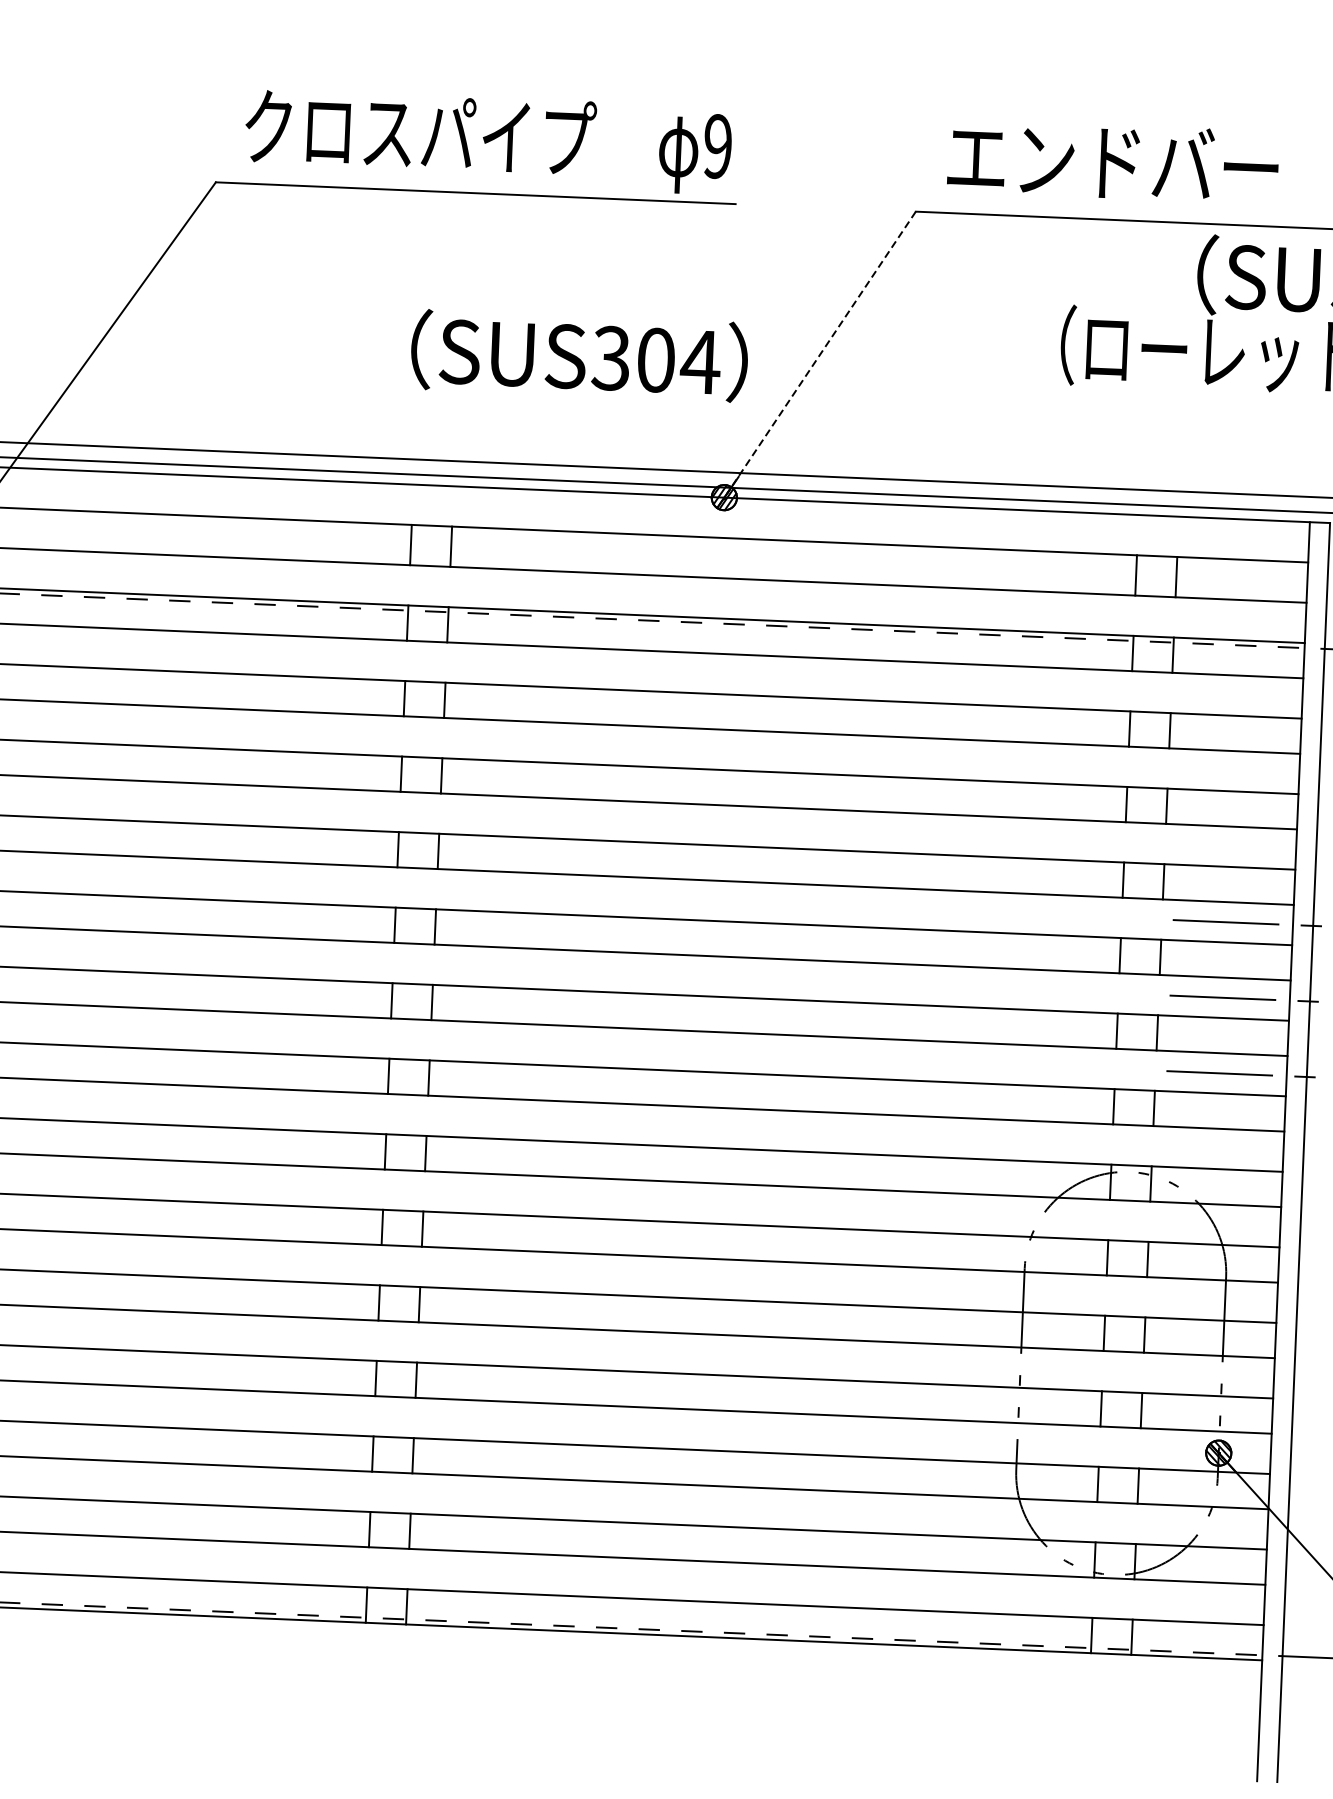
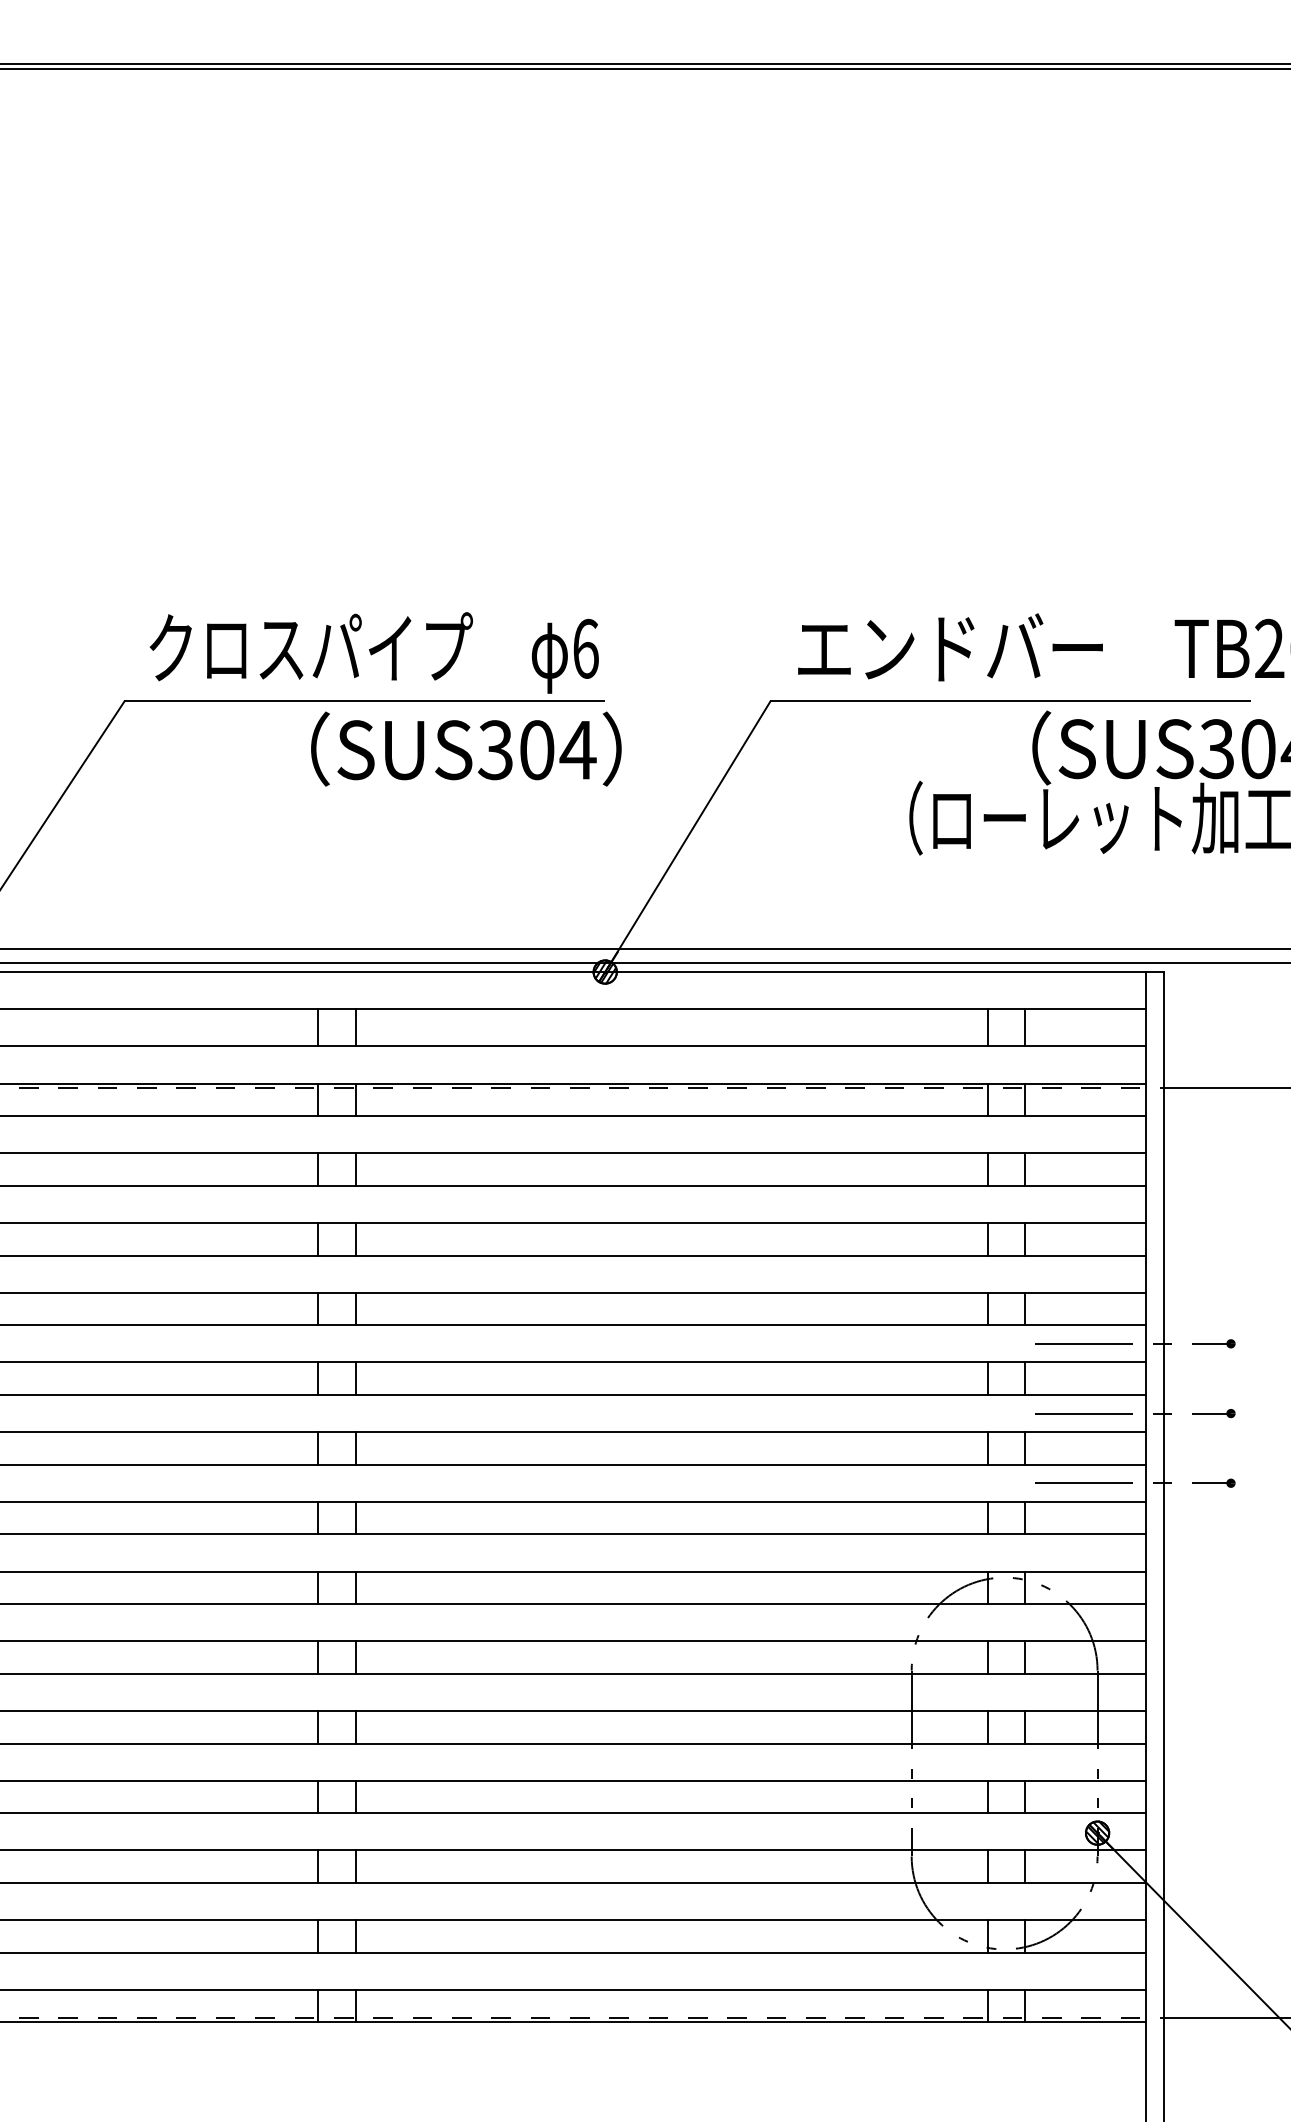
text: (717, 146) -> (585, 648), 9 -> 6
line: (820, 353) -> (688, 835), dashed -> solid
text: (579, 355) -> (466, 748), moved

